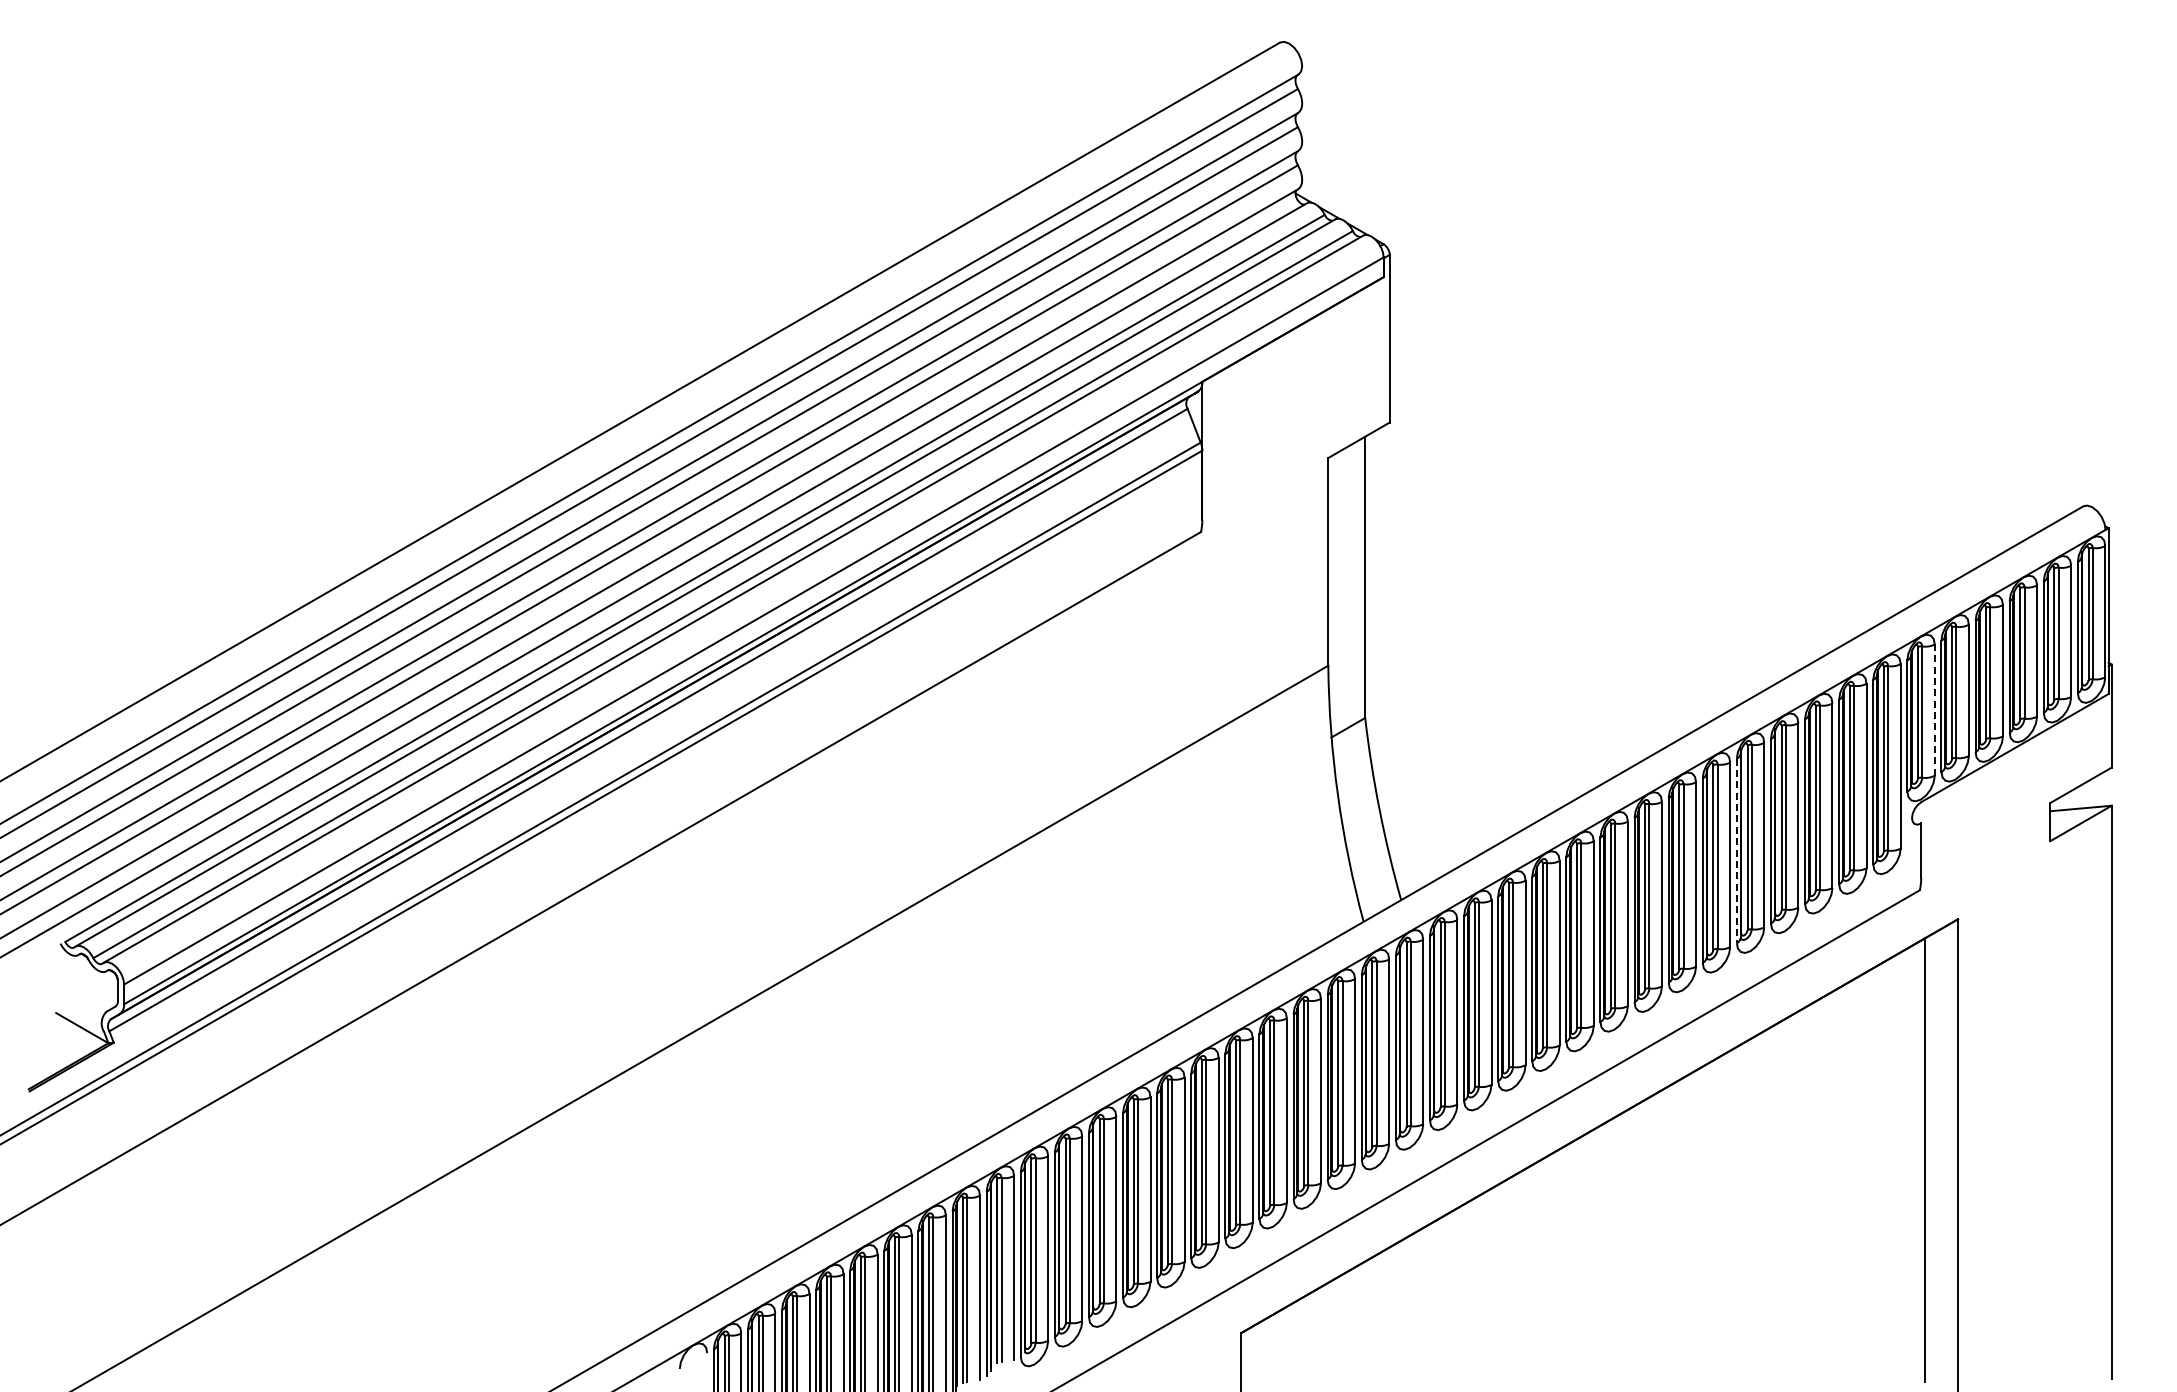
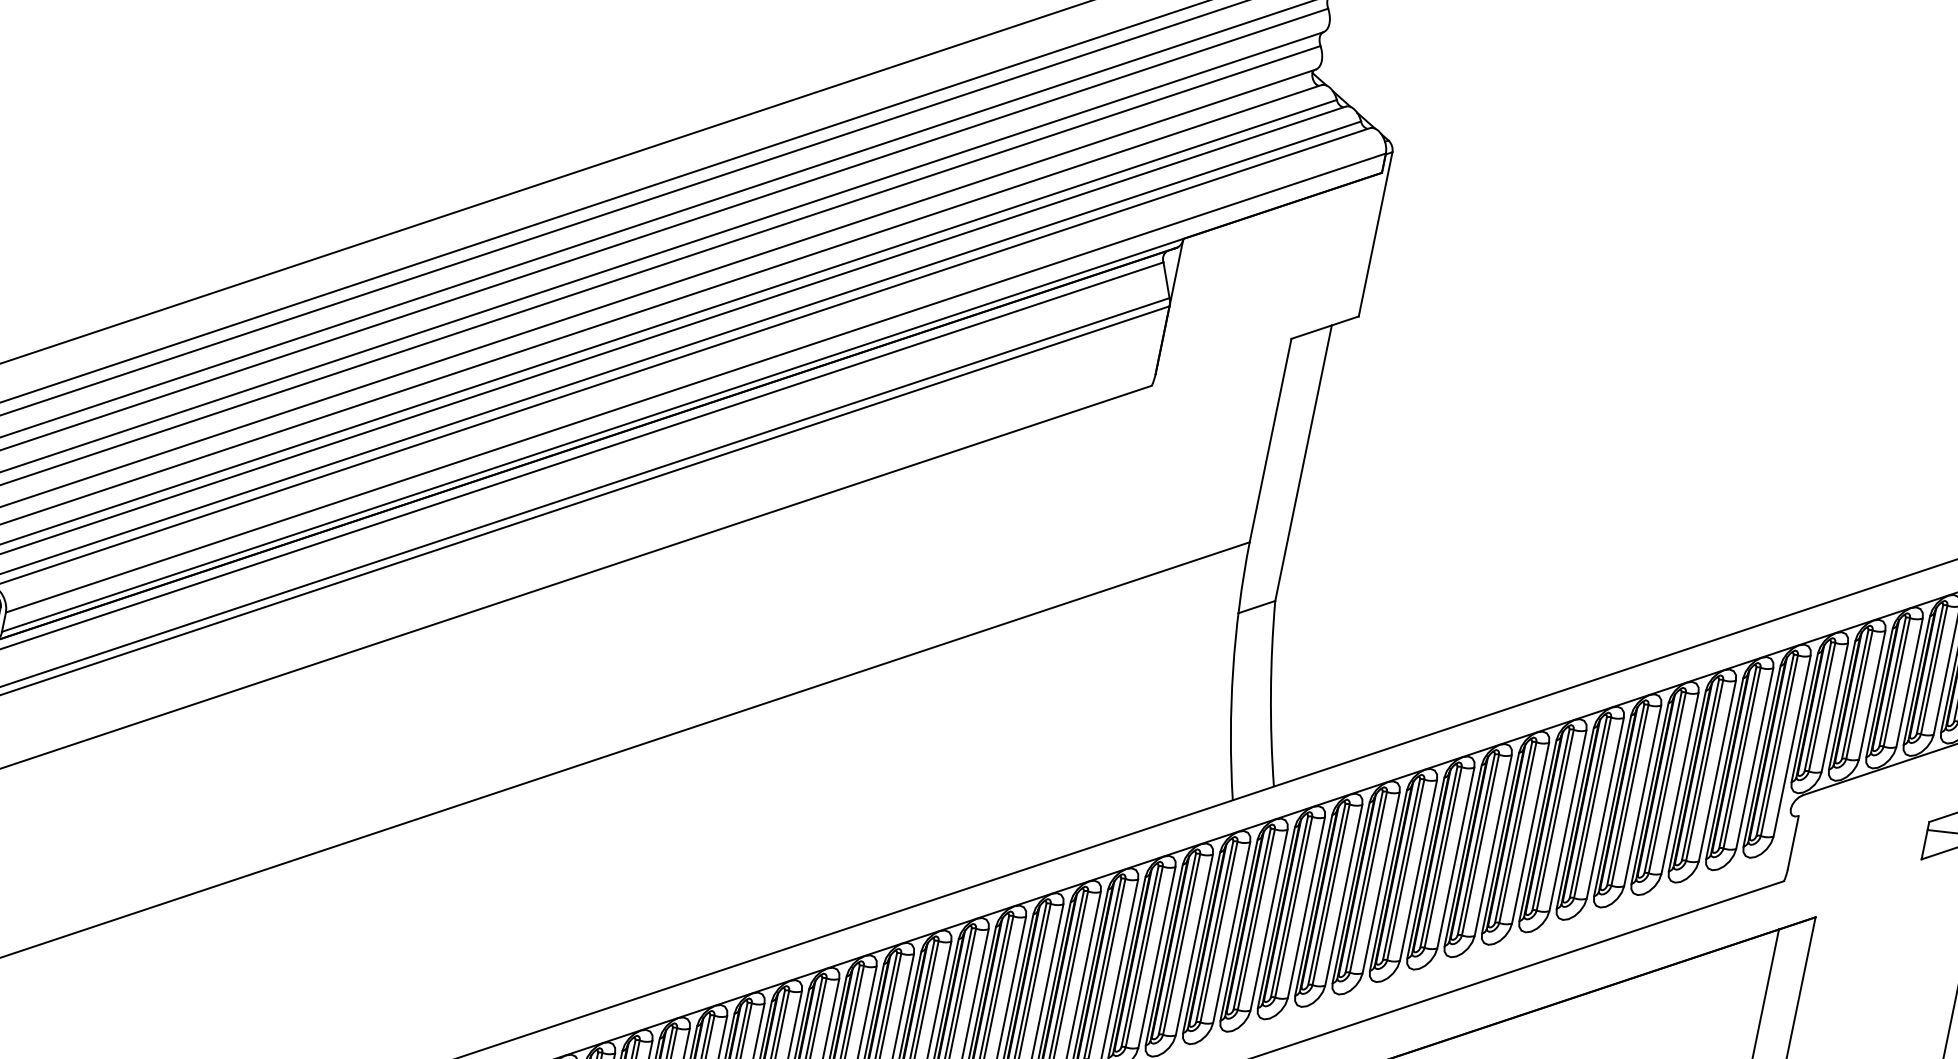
line: (1934, 710) -> (1834, 708), dashed -> solid
line: (1736, 851) -> (1612, 806), dashed -> solid

